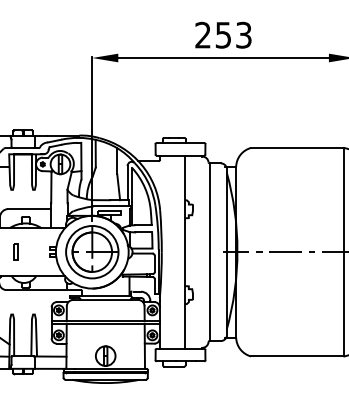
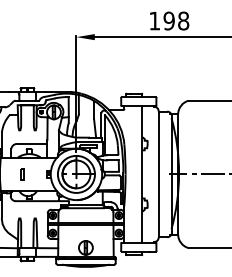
text: (223, 34) -> (169, 20), 253 -> 198

